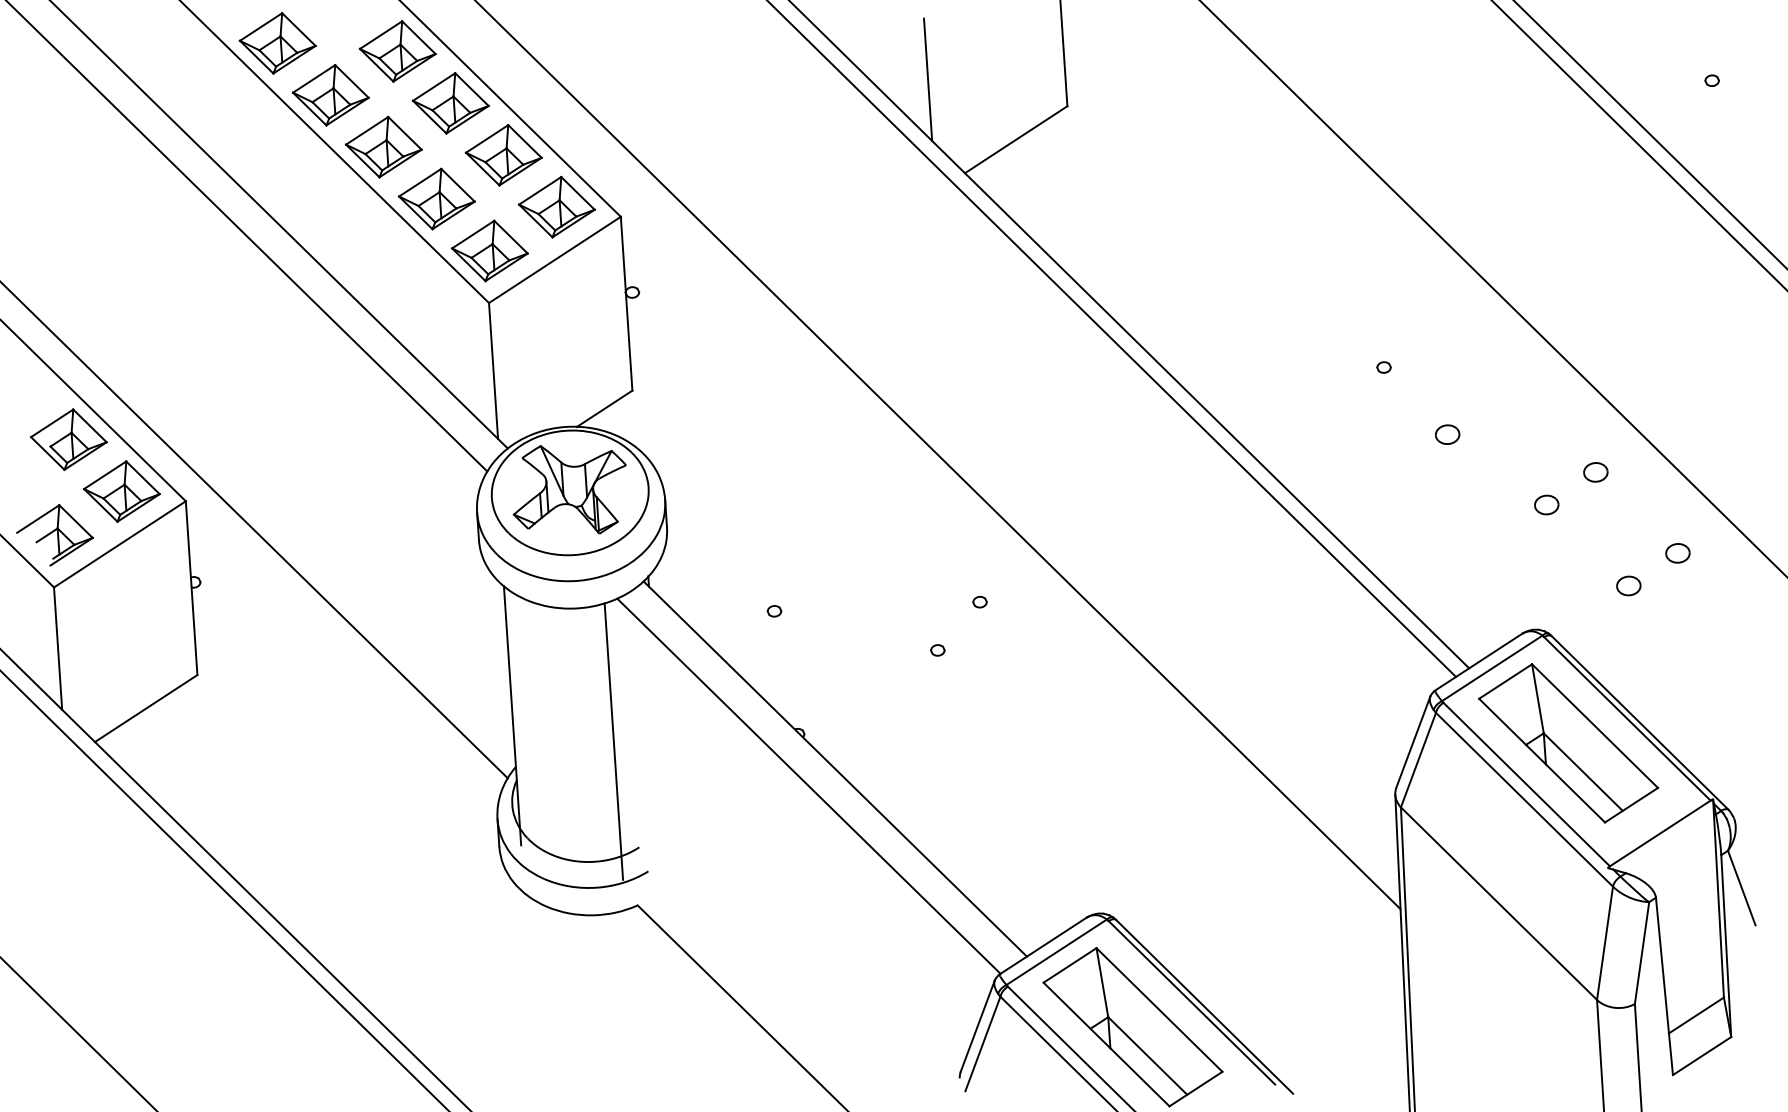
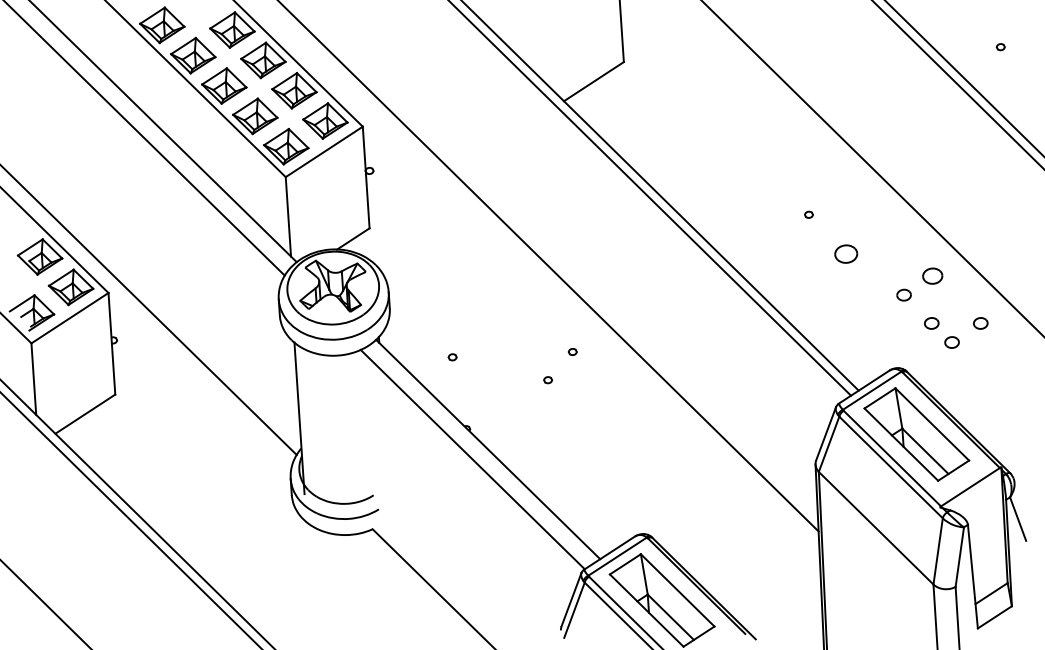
line: (928, 79) -> (542, 46), removed
part: (1446, 433) -> (845, 253), size x1.6
part: (1595, 471) -> (932, 275), size x1.4
part: (1593, 553) -> (931, 323), added
line: (613, 741) -> (358, 433), removed

